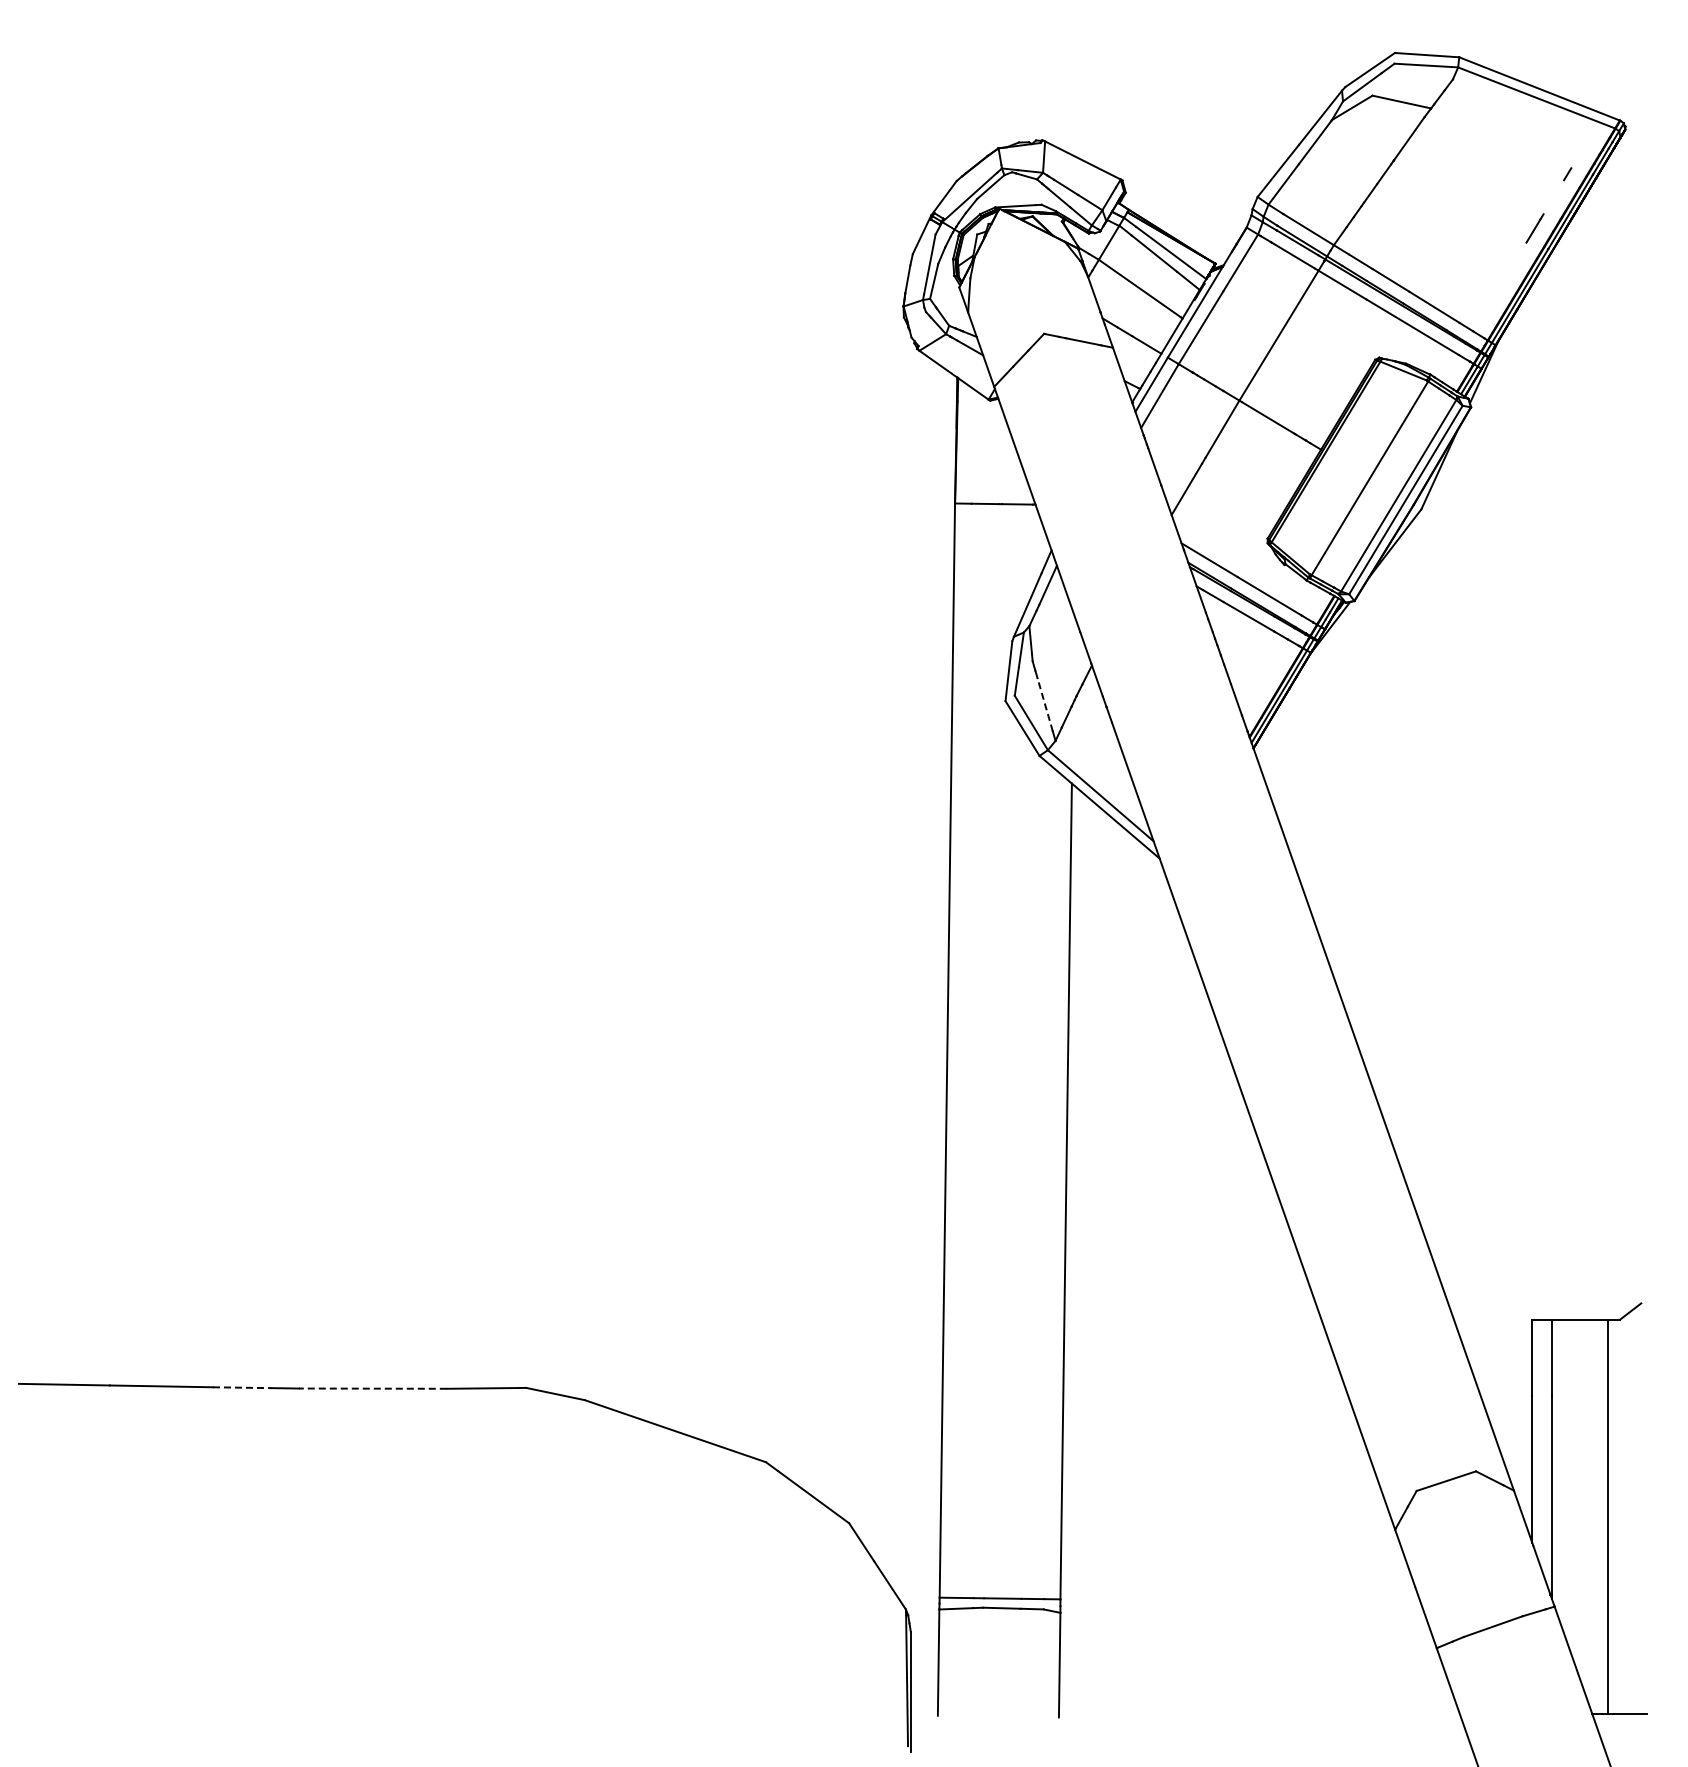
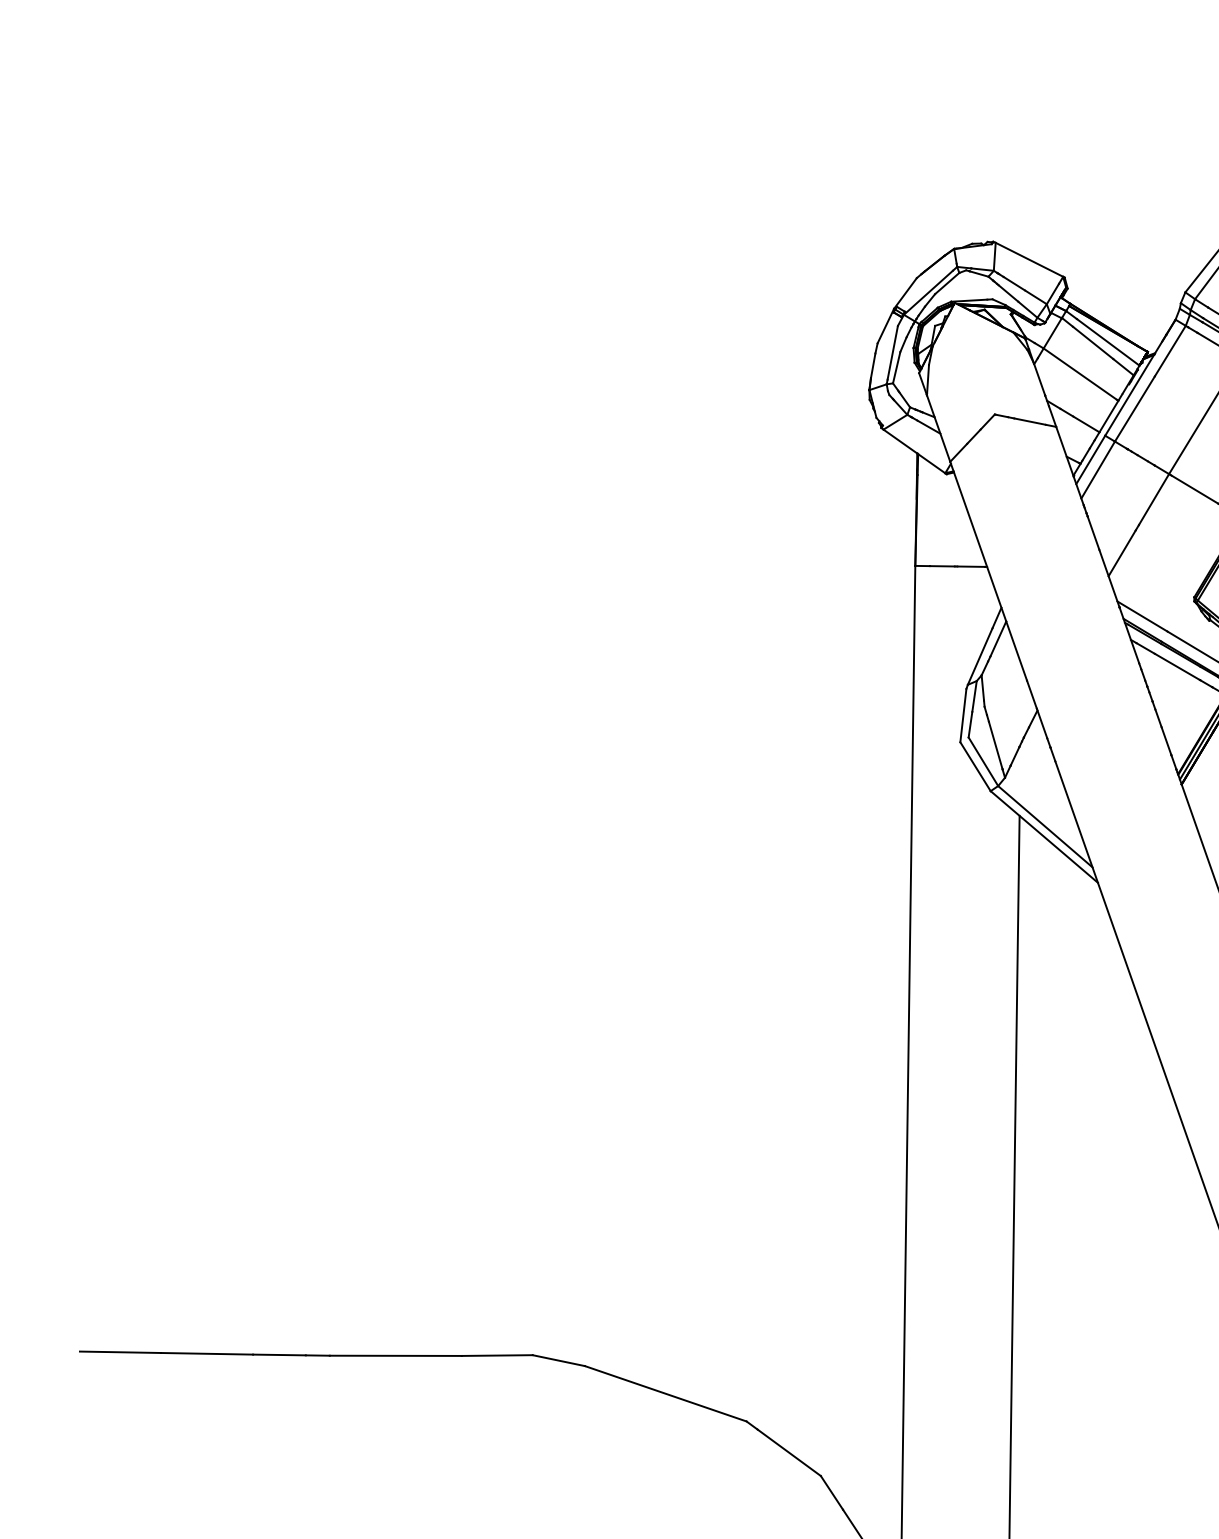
line: (1045, 704) -> (996, 745), dashed -> solid
line: (242, 1387) -> (279, 1354), dashed -> solid
line: (372, 1388) -> (395, 1355), dashed -> solid

